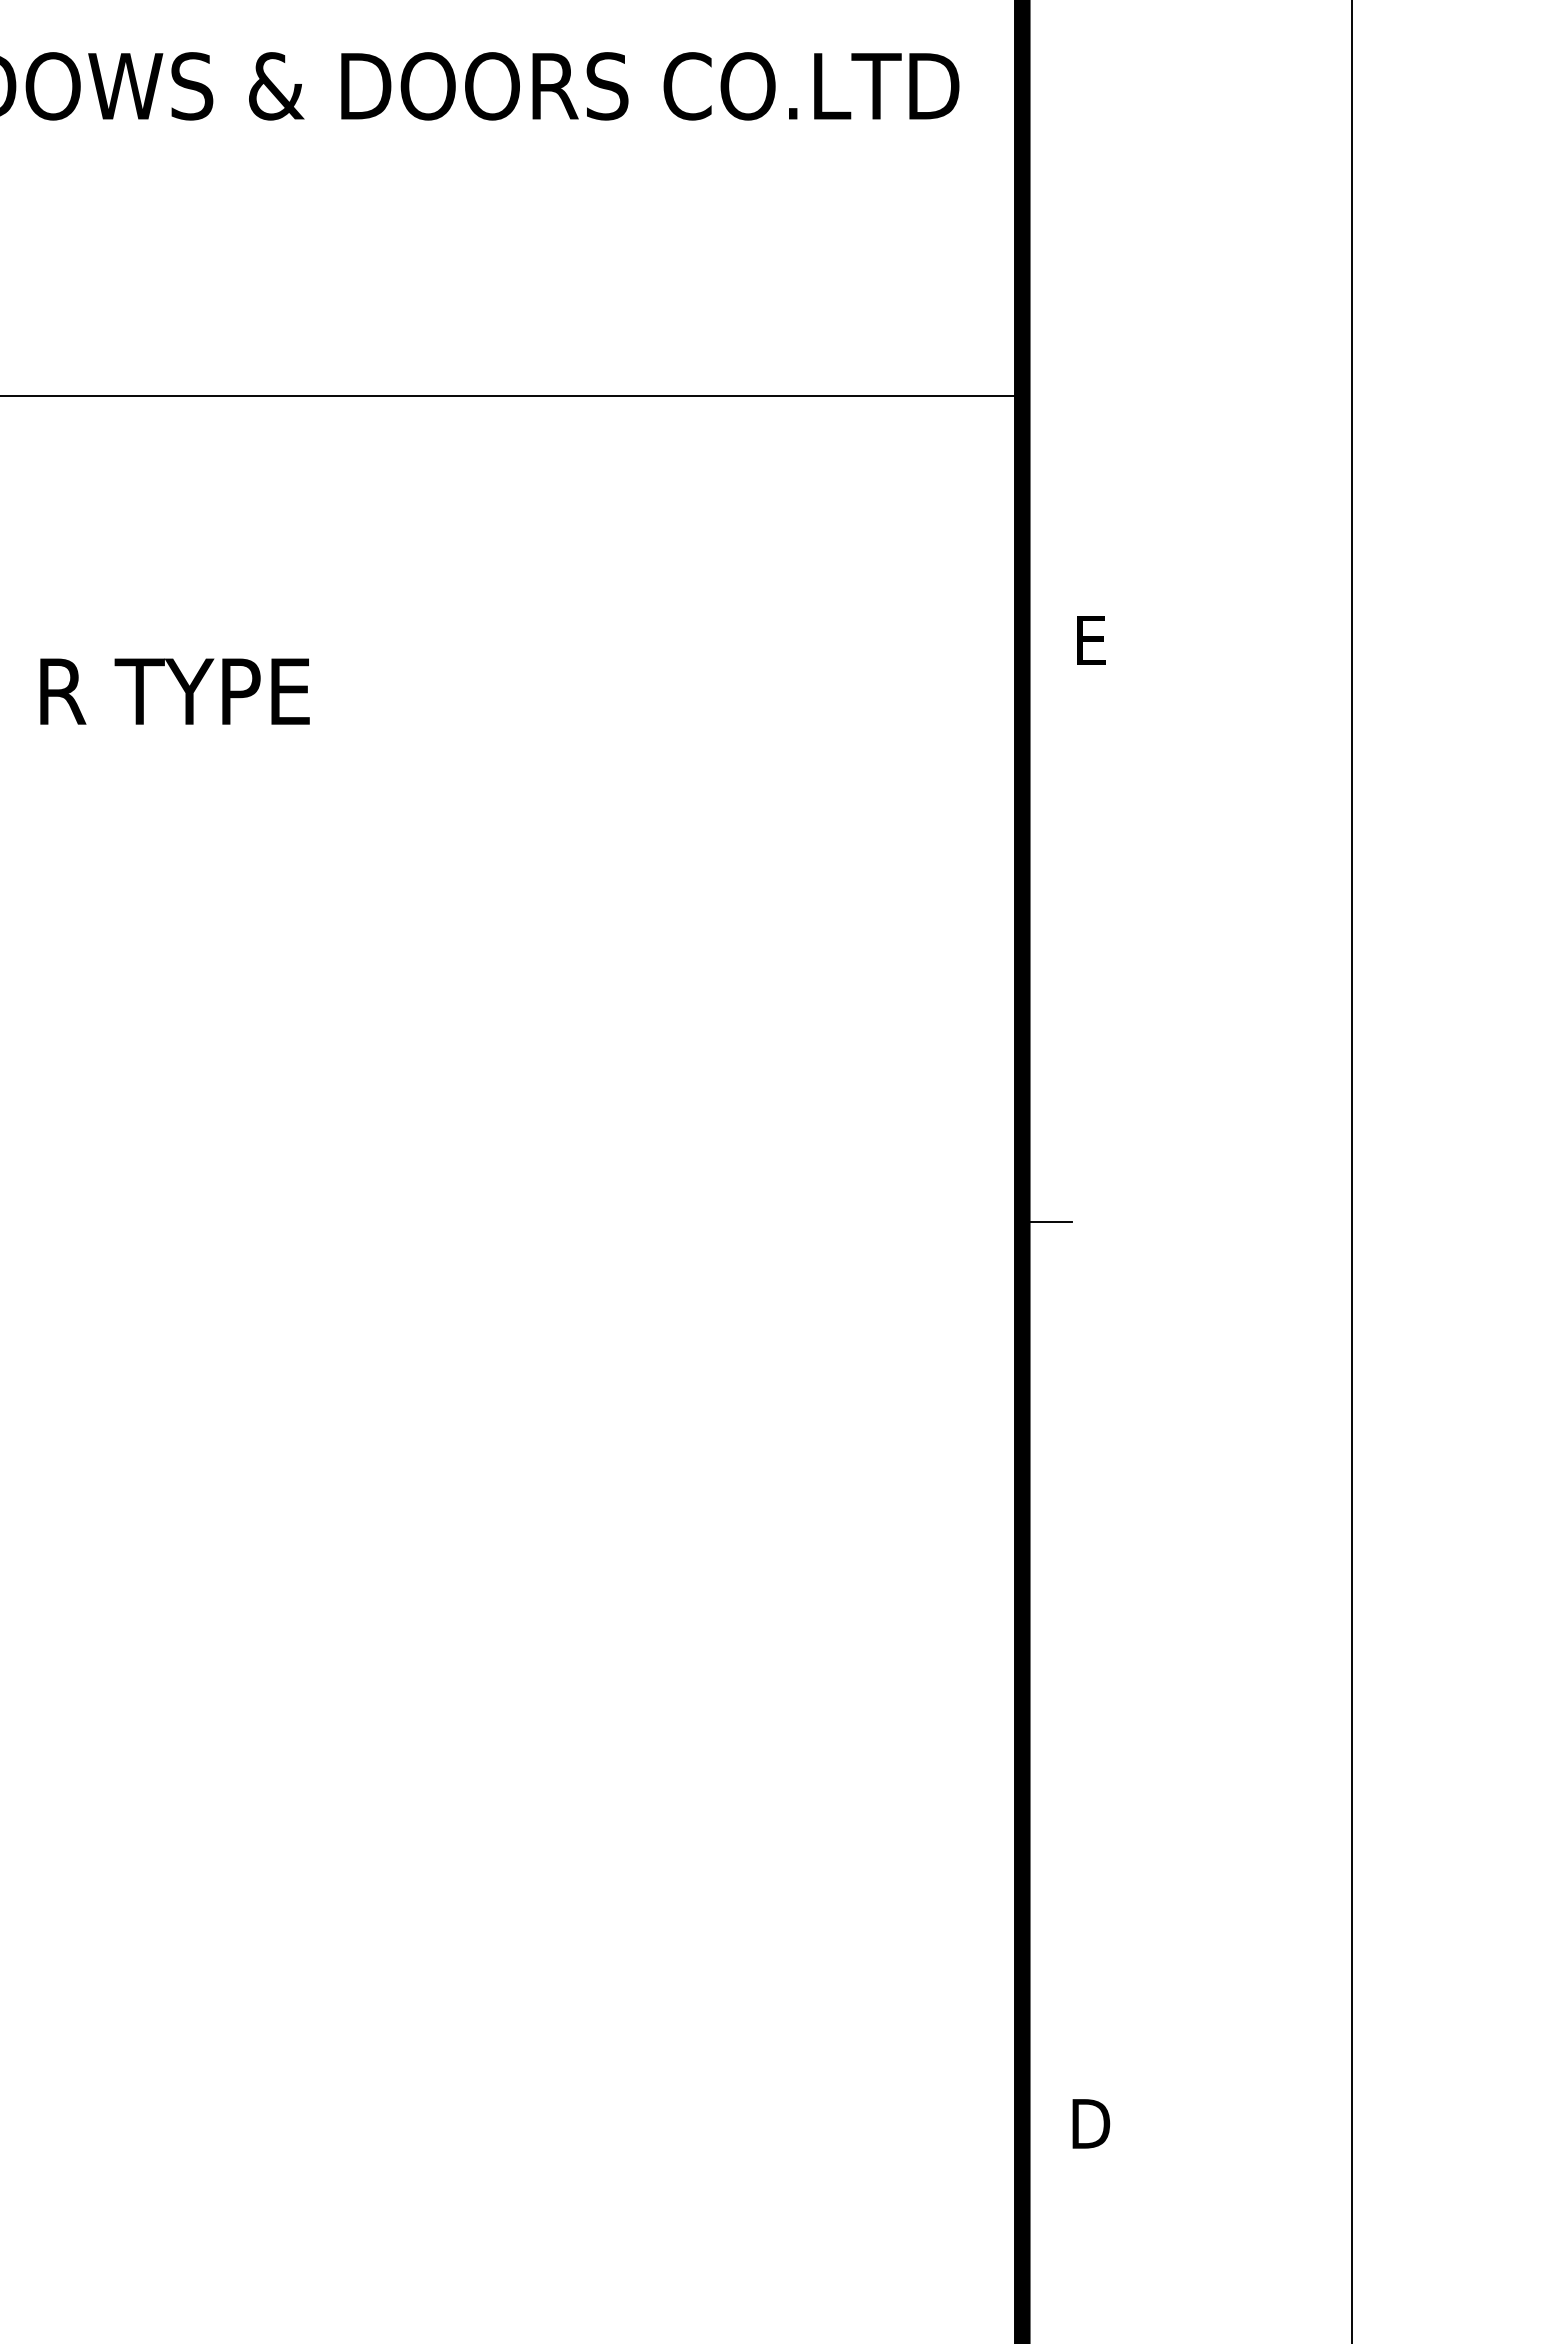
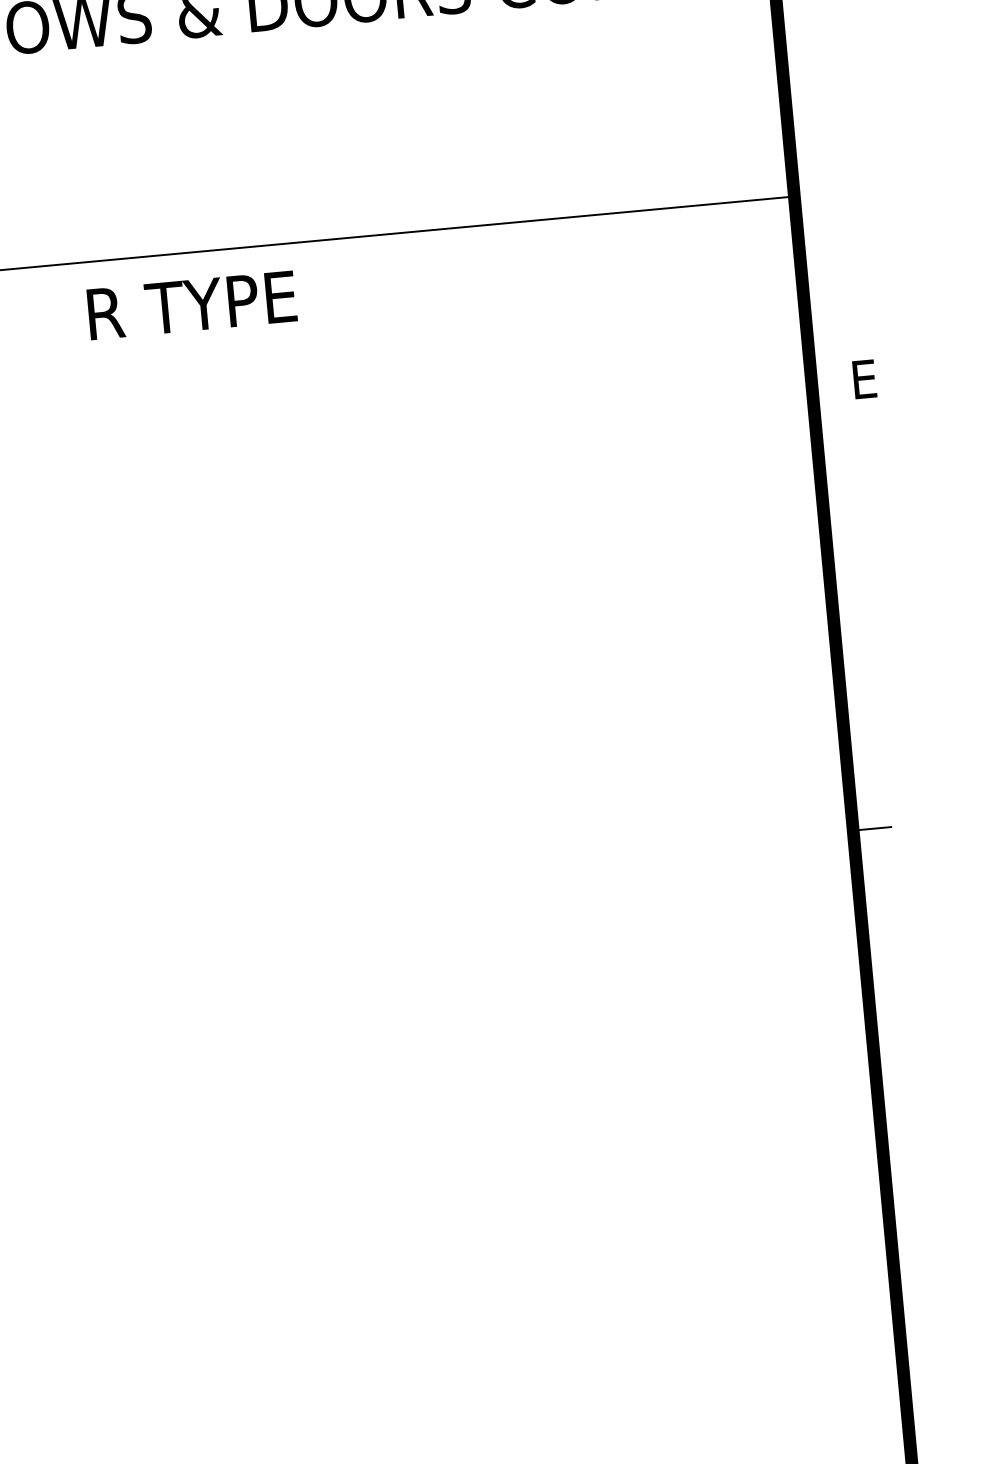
text: (174, 691) -> (191, 305), moved

